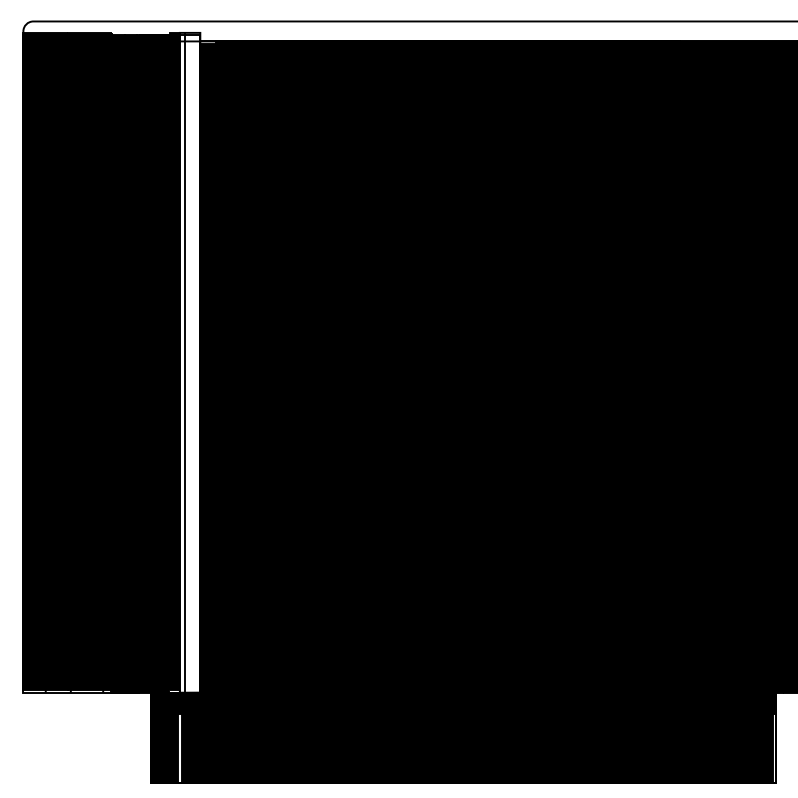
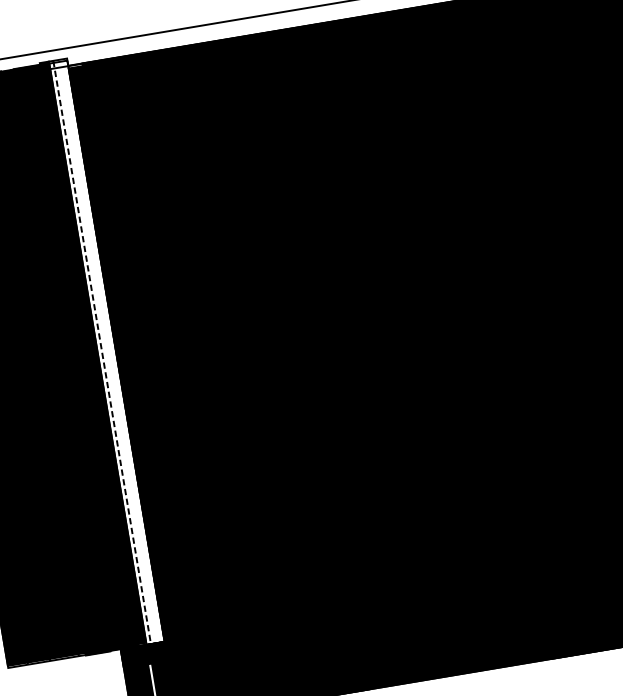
line: (184, 362) -> (101, 352), solid -> dashed

